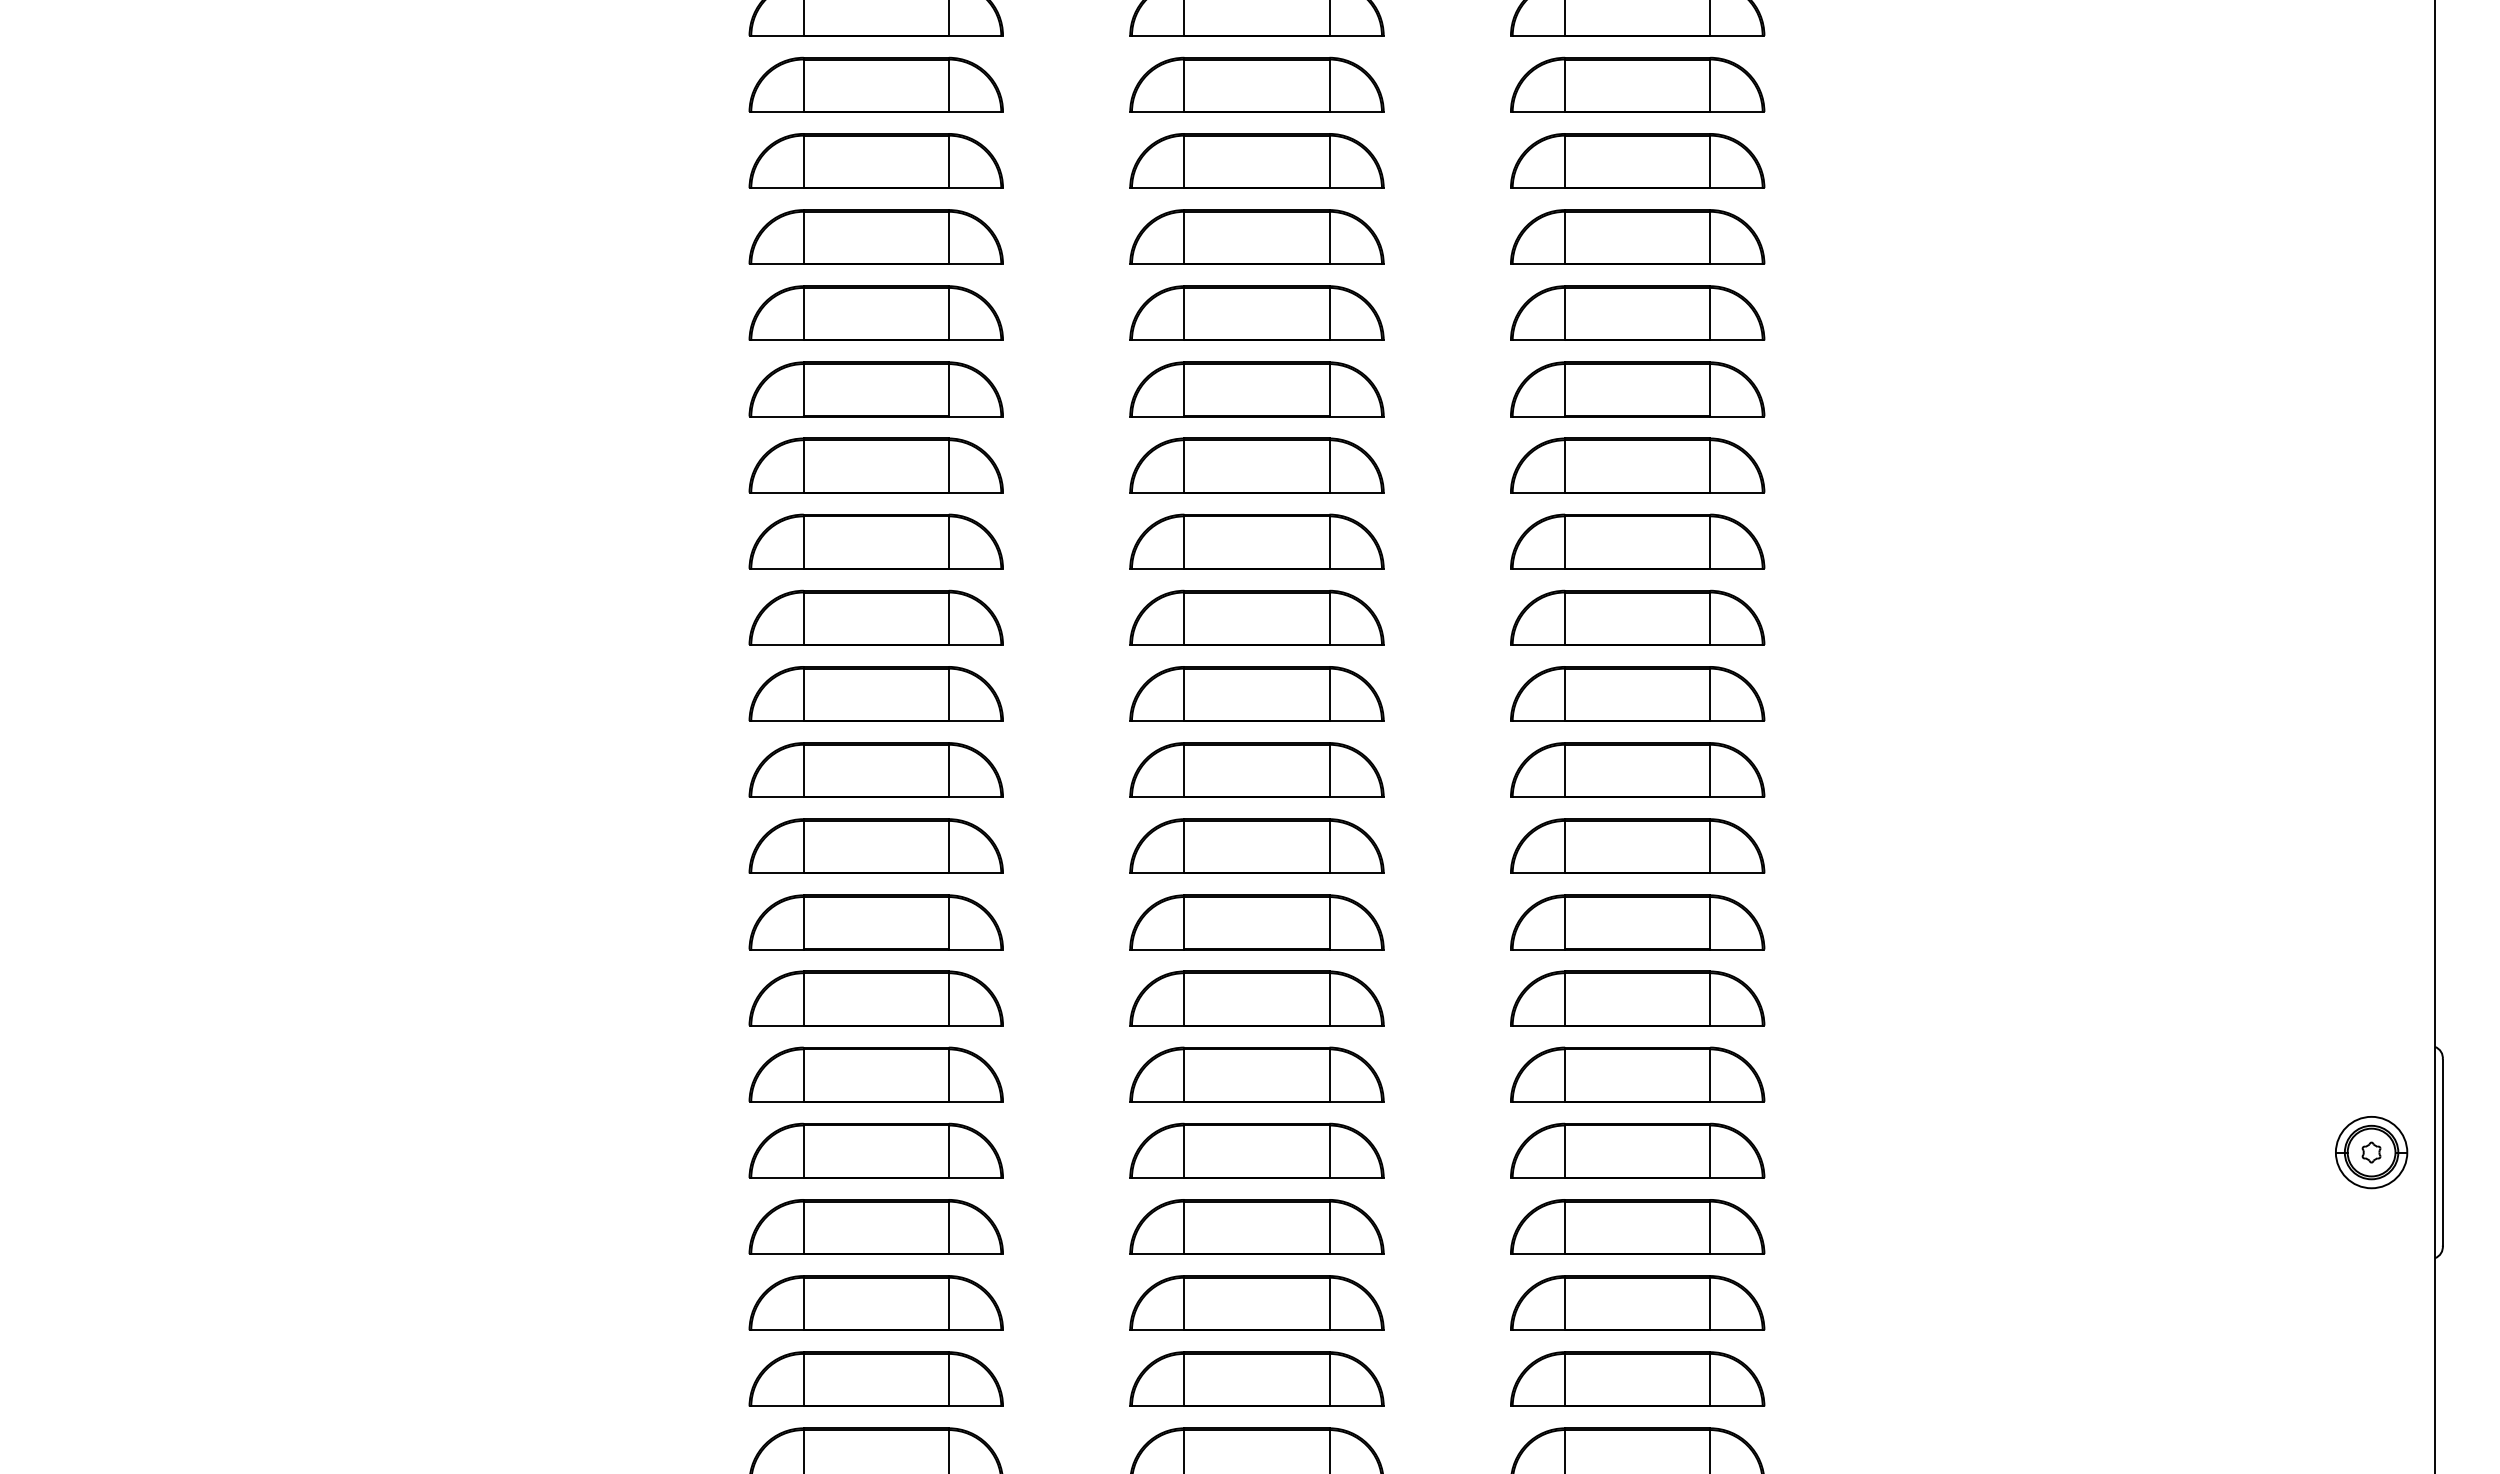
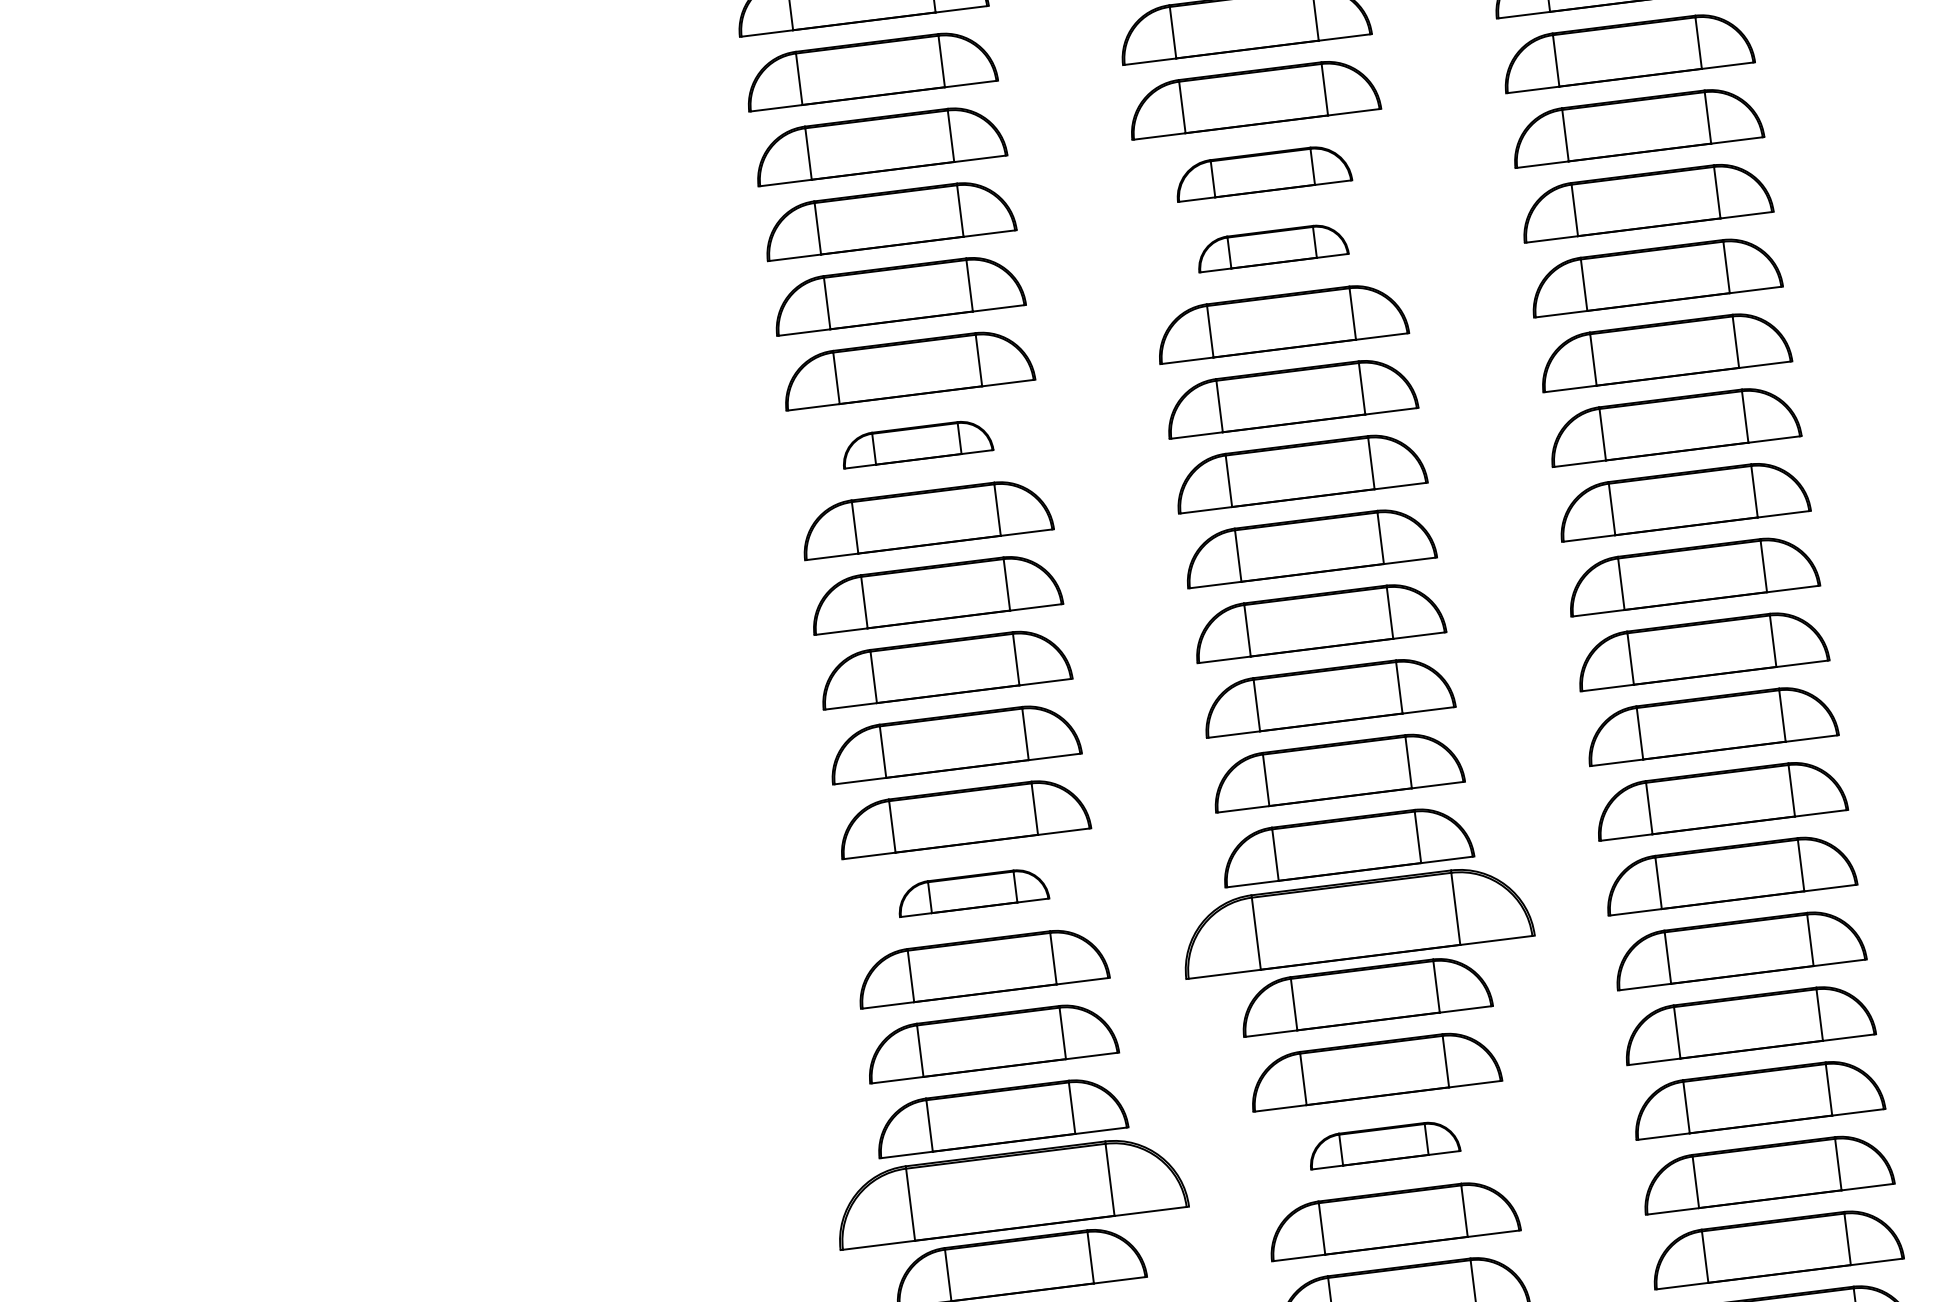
part: (1256, 160) -> (1262, 172), size x0.7
part: (1256, 236) -> (1271, 246), size x0.6
part: (875, 389) -> (916, 443), size x0.6
part: (875, 845) -> (971, 891), size x0.6
part: (1256, 922) -> (1355, 920), size x1.4
part: (875, 1150) -> (1009, 1190), size x1.4
part: (1256, 1150) -> (1383, 1144), size x0.6

